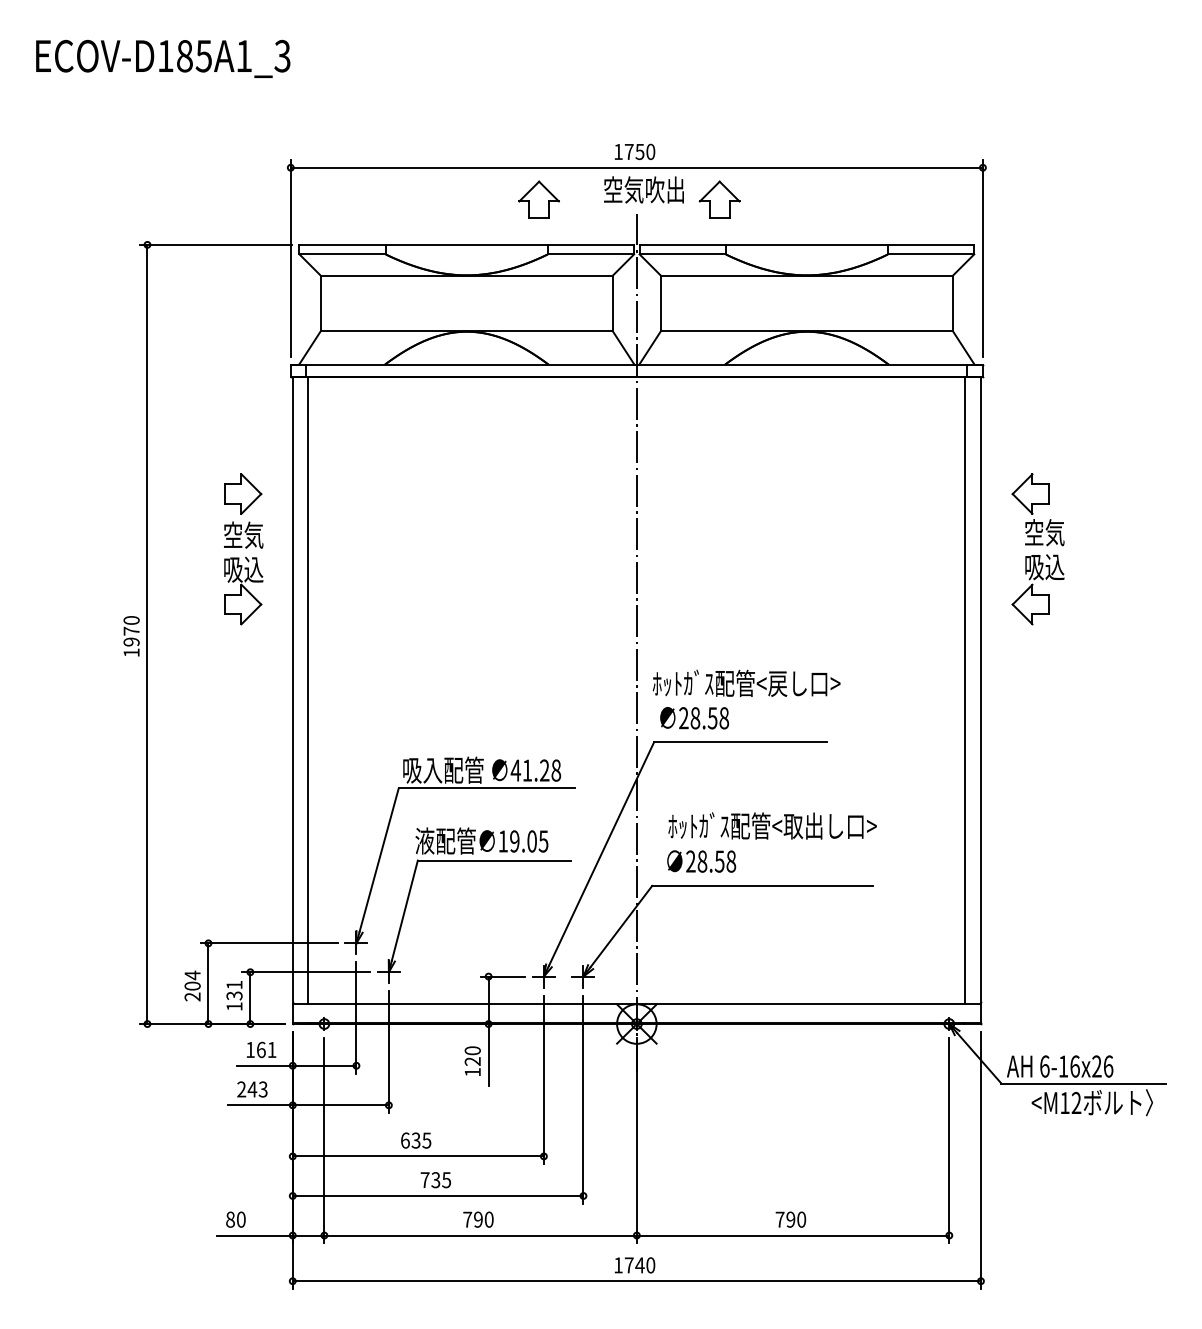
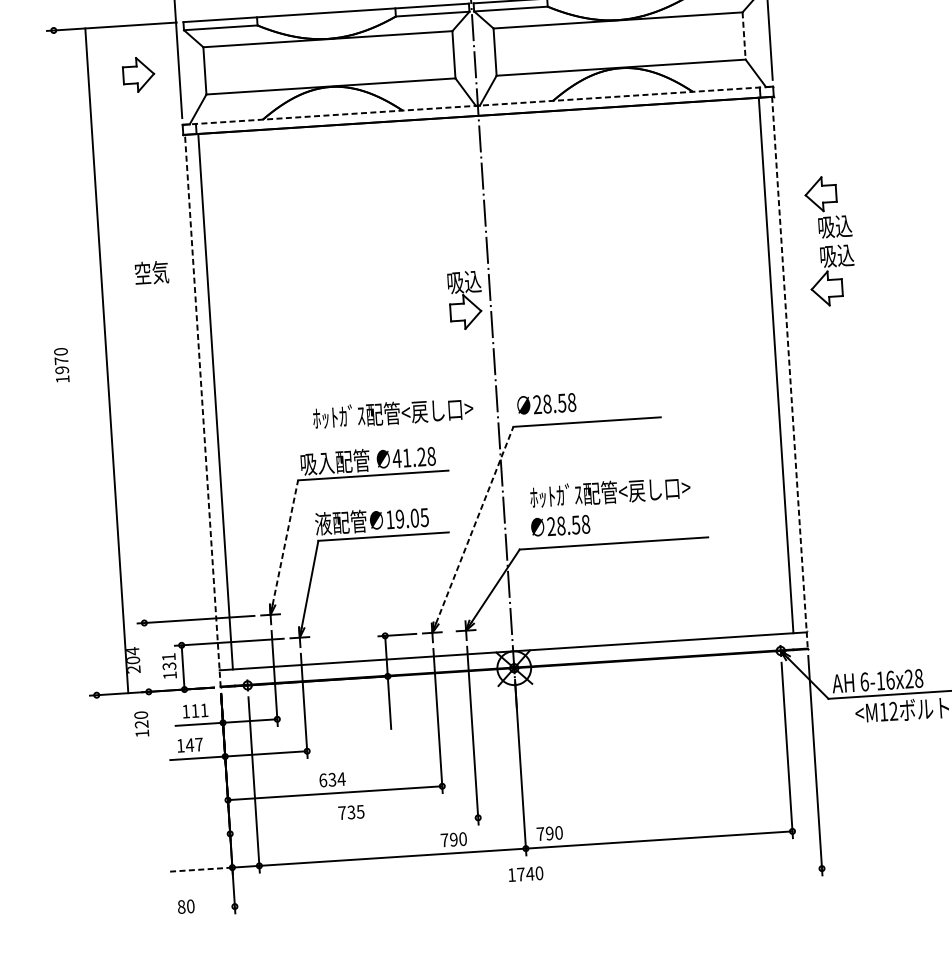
line: (952, 303) -> (743, 36), solid -> dashed
line: (637, 364) -> (478, 105), solid -> dashed
part: (243, 493) -> (138, 74), moved
text: (1044, 532) -> (834, 226), 空気 -> 吸込
part: (243, 590) -> (465, 299), moved
line: (147, 634) -> (106, 360), moved
text: (746, 683) -> (392, 413), moved
line: (292, 700) -> (202, 411), solid -> dashed
line: (980, 700) -> (789, 373), solid -> dashed
text: (829, 825) -> (667, 488), ﾎｯﾄｶﾞｽ配管<取出し口> -> ﾎｯﾄｶﾞｽ配管<戻し口>
line: (601, 854) -> (474, 525), solid -> dashed
line: (379, 859) -> (285, 542), solid -> dashed
line: (208, 983) -> (146, 657), removed
text: (261, 1049) -> (195, 710), 161 -> 111
text: (472, 1060) -> (141, 723), moved
text: (1108, 1066) -> (918, 678), 6-16x26 -> 6-16x28
text: (252, 1089) -> (189, 745), 243 -> 147
text: (426, 1140) -> (341, 779), 635 -> 634
line: (437, 1195) -> (353, 825), removed
text: (235, 1219) -> (185, 906), moved
text: (478, 1219) -> (453, 839), moved
text: (790, 1219) -> (549, 833), moved
line: (255, 1235) -> (200, 869), solid -> dashed
line: (636, 1281) -> (528, 887), removed

